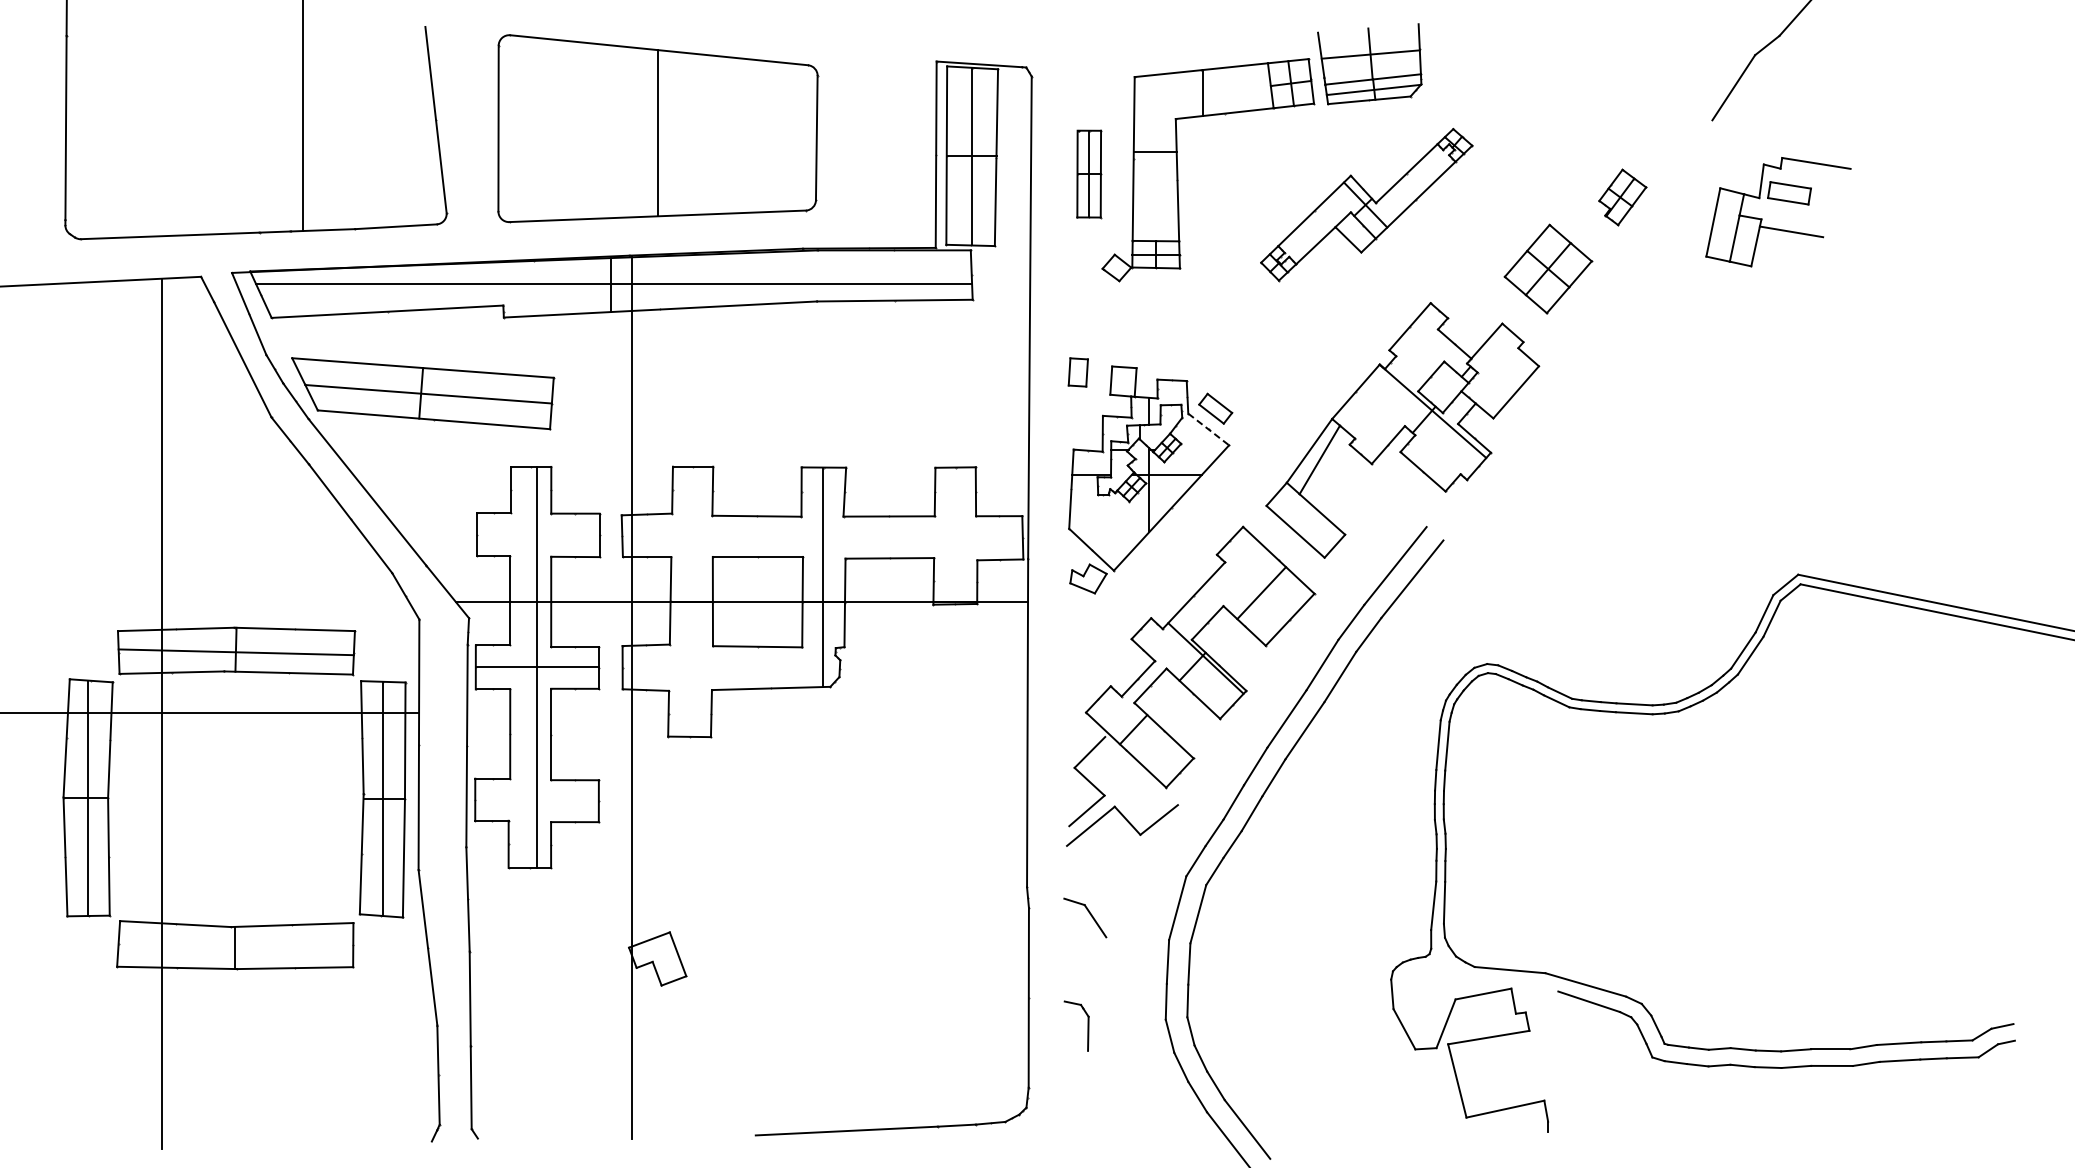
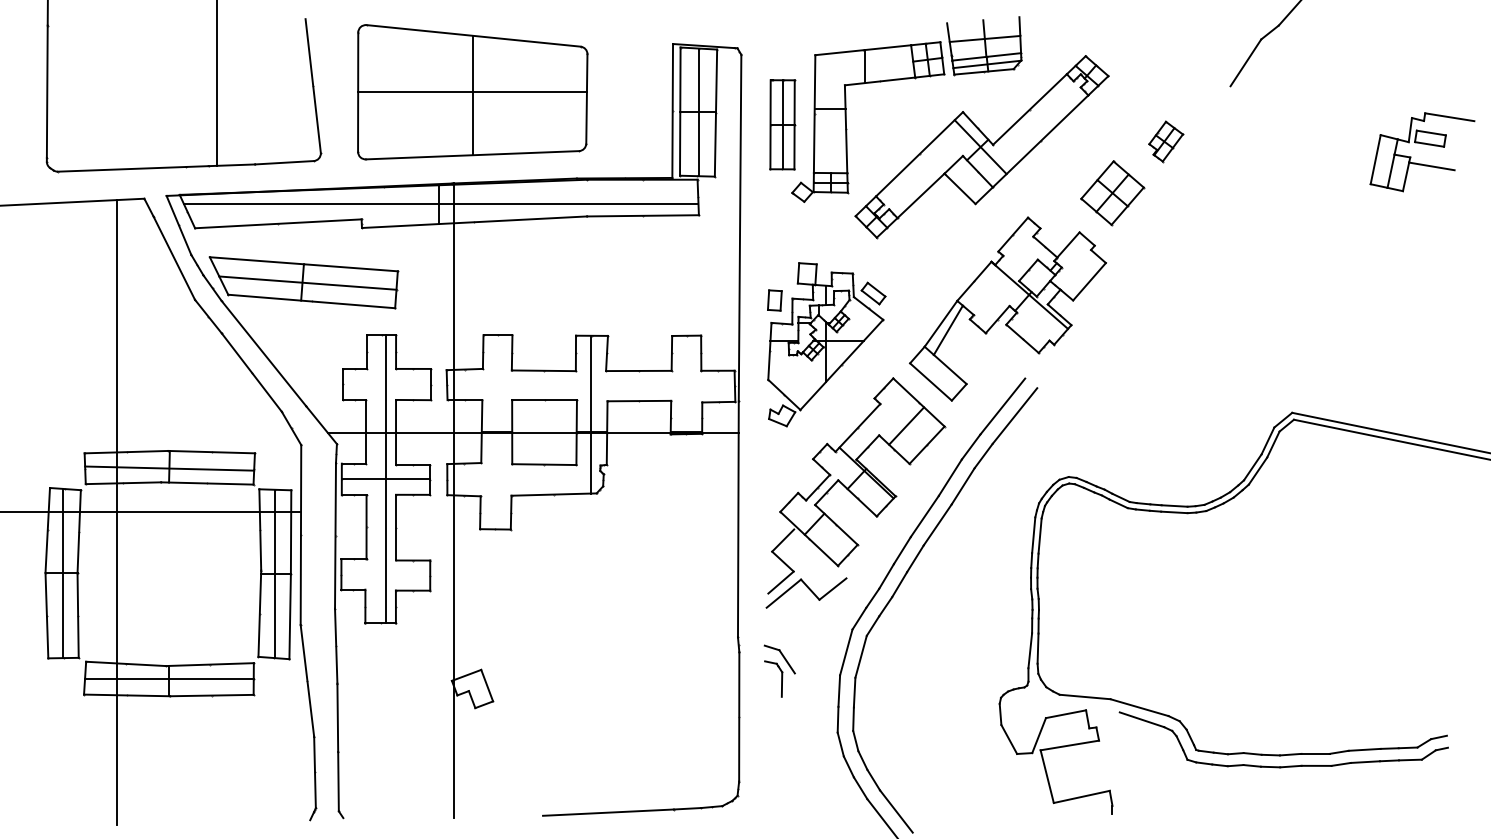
line: (657, 128) -> (472, 92), added
part: (1089, 174) -> (782, 125), size x1.43
part: (1781, 201) -> (1424, 144), moved
part: (1366, 204) -> (981, 146), size x1.67
part: (1077, 372) -> (774, 300), moved
line: (1208, 429) -> (868, 308), dashed -> solid
line: (235, 945) -> (169, 679), added
part: (1087, 1025) -> (781, 678), moved

